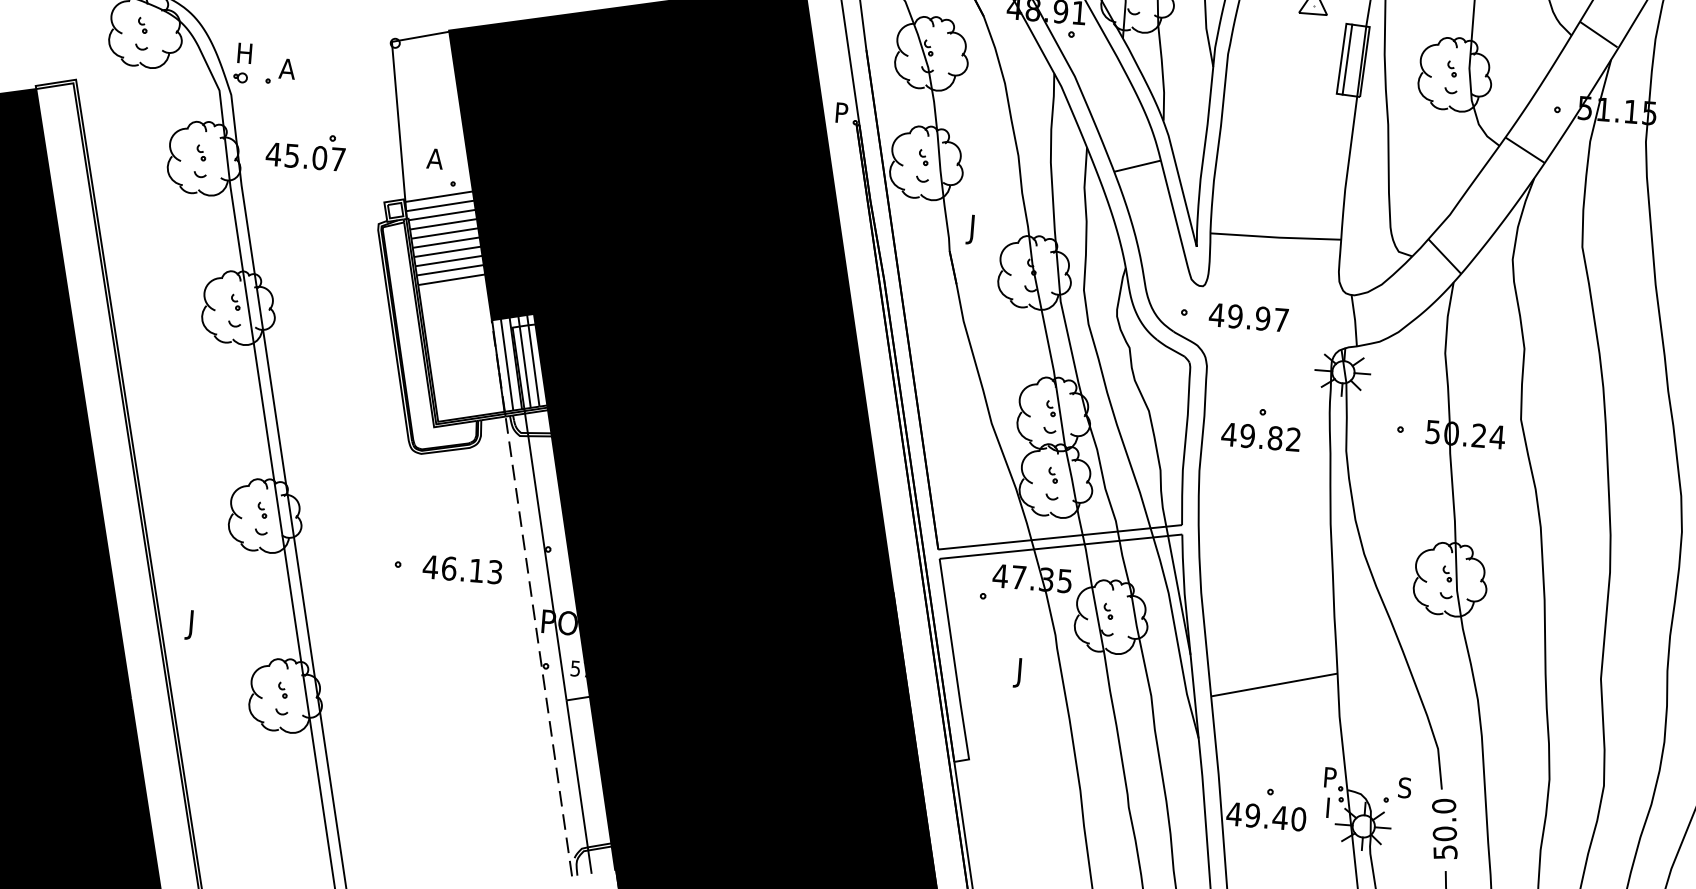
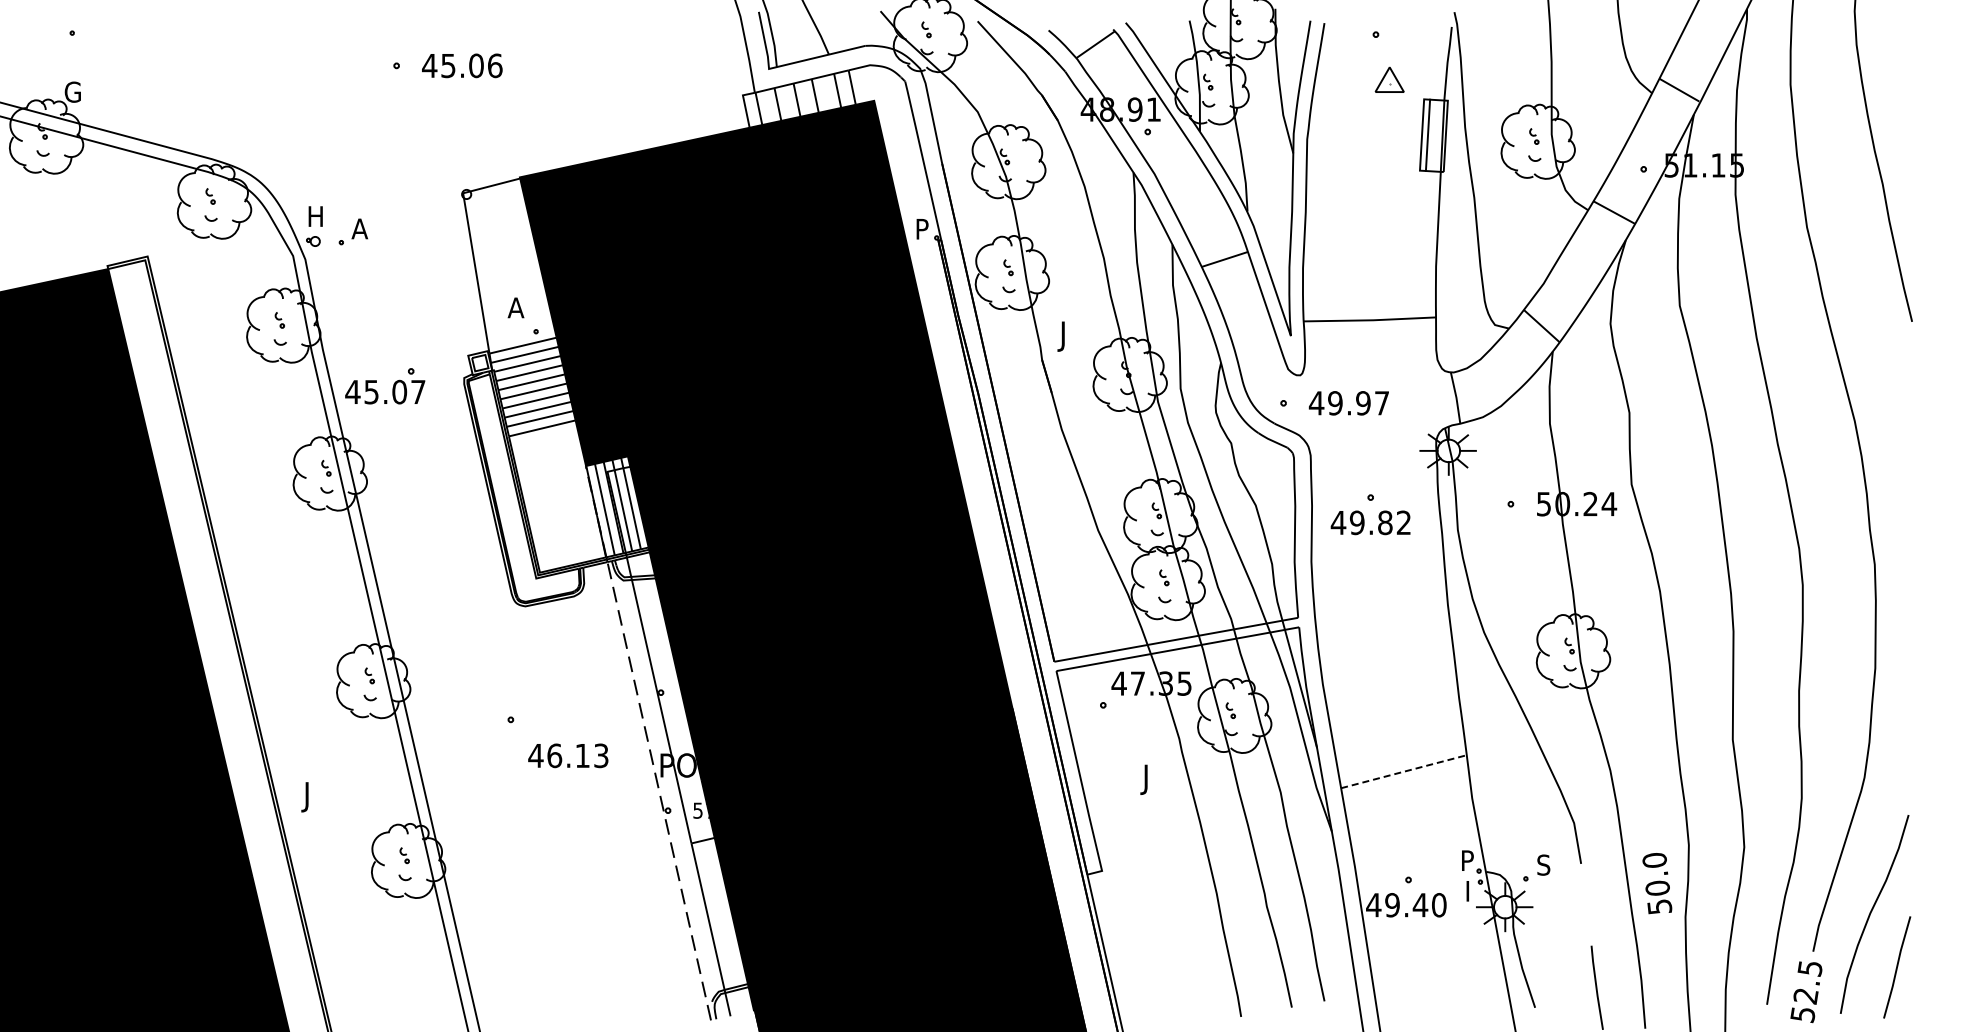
part: (313, 152) -> (392, 387), moved
text: (462, 569) -> (568, 755), moved
line: (1274, 684) -> (1404, 771), solid -> dashed
text: (1445, 829) -> (1657, 883), moved

